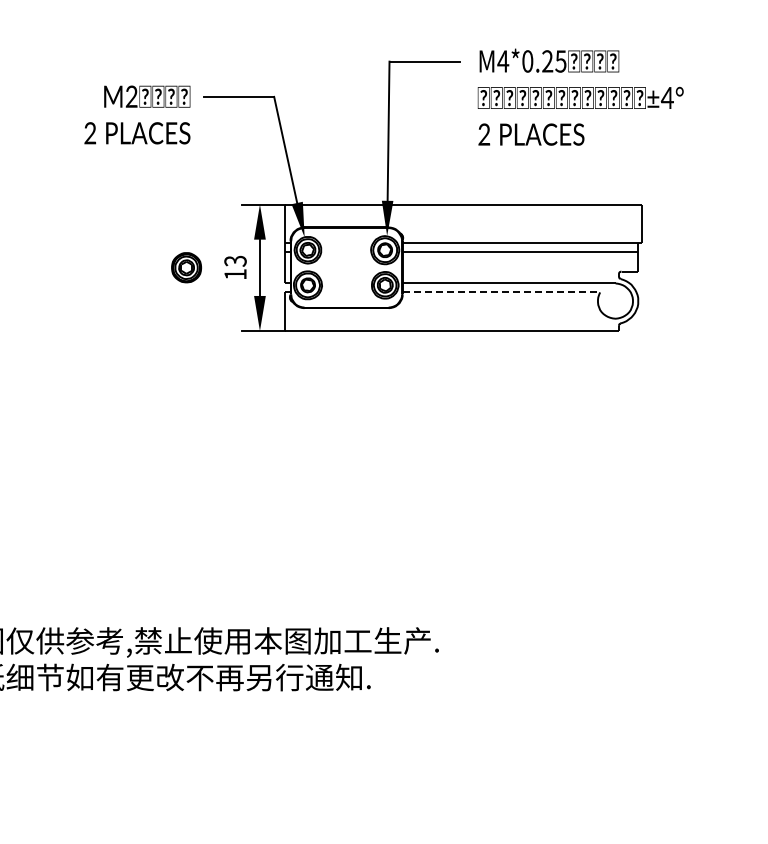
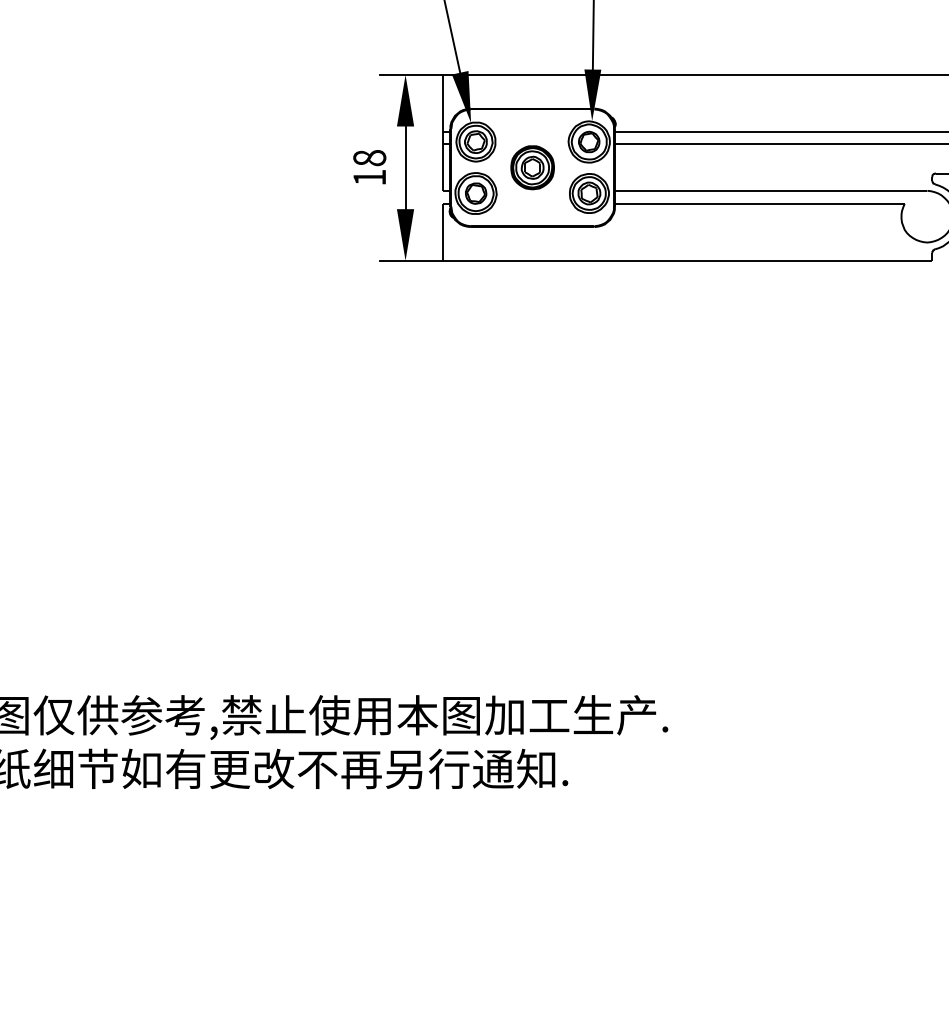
text: (235, 260) -> (369, 157), 13 -> 18
part: (186, 267) -> (532, 167), moved
line: (501, 292) -> (759, 204), dashed -> solid

